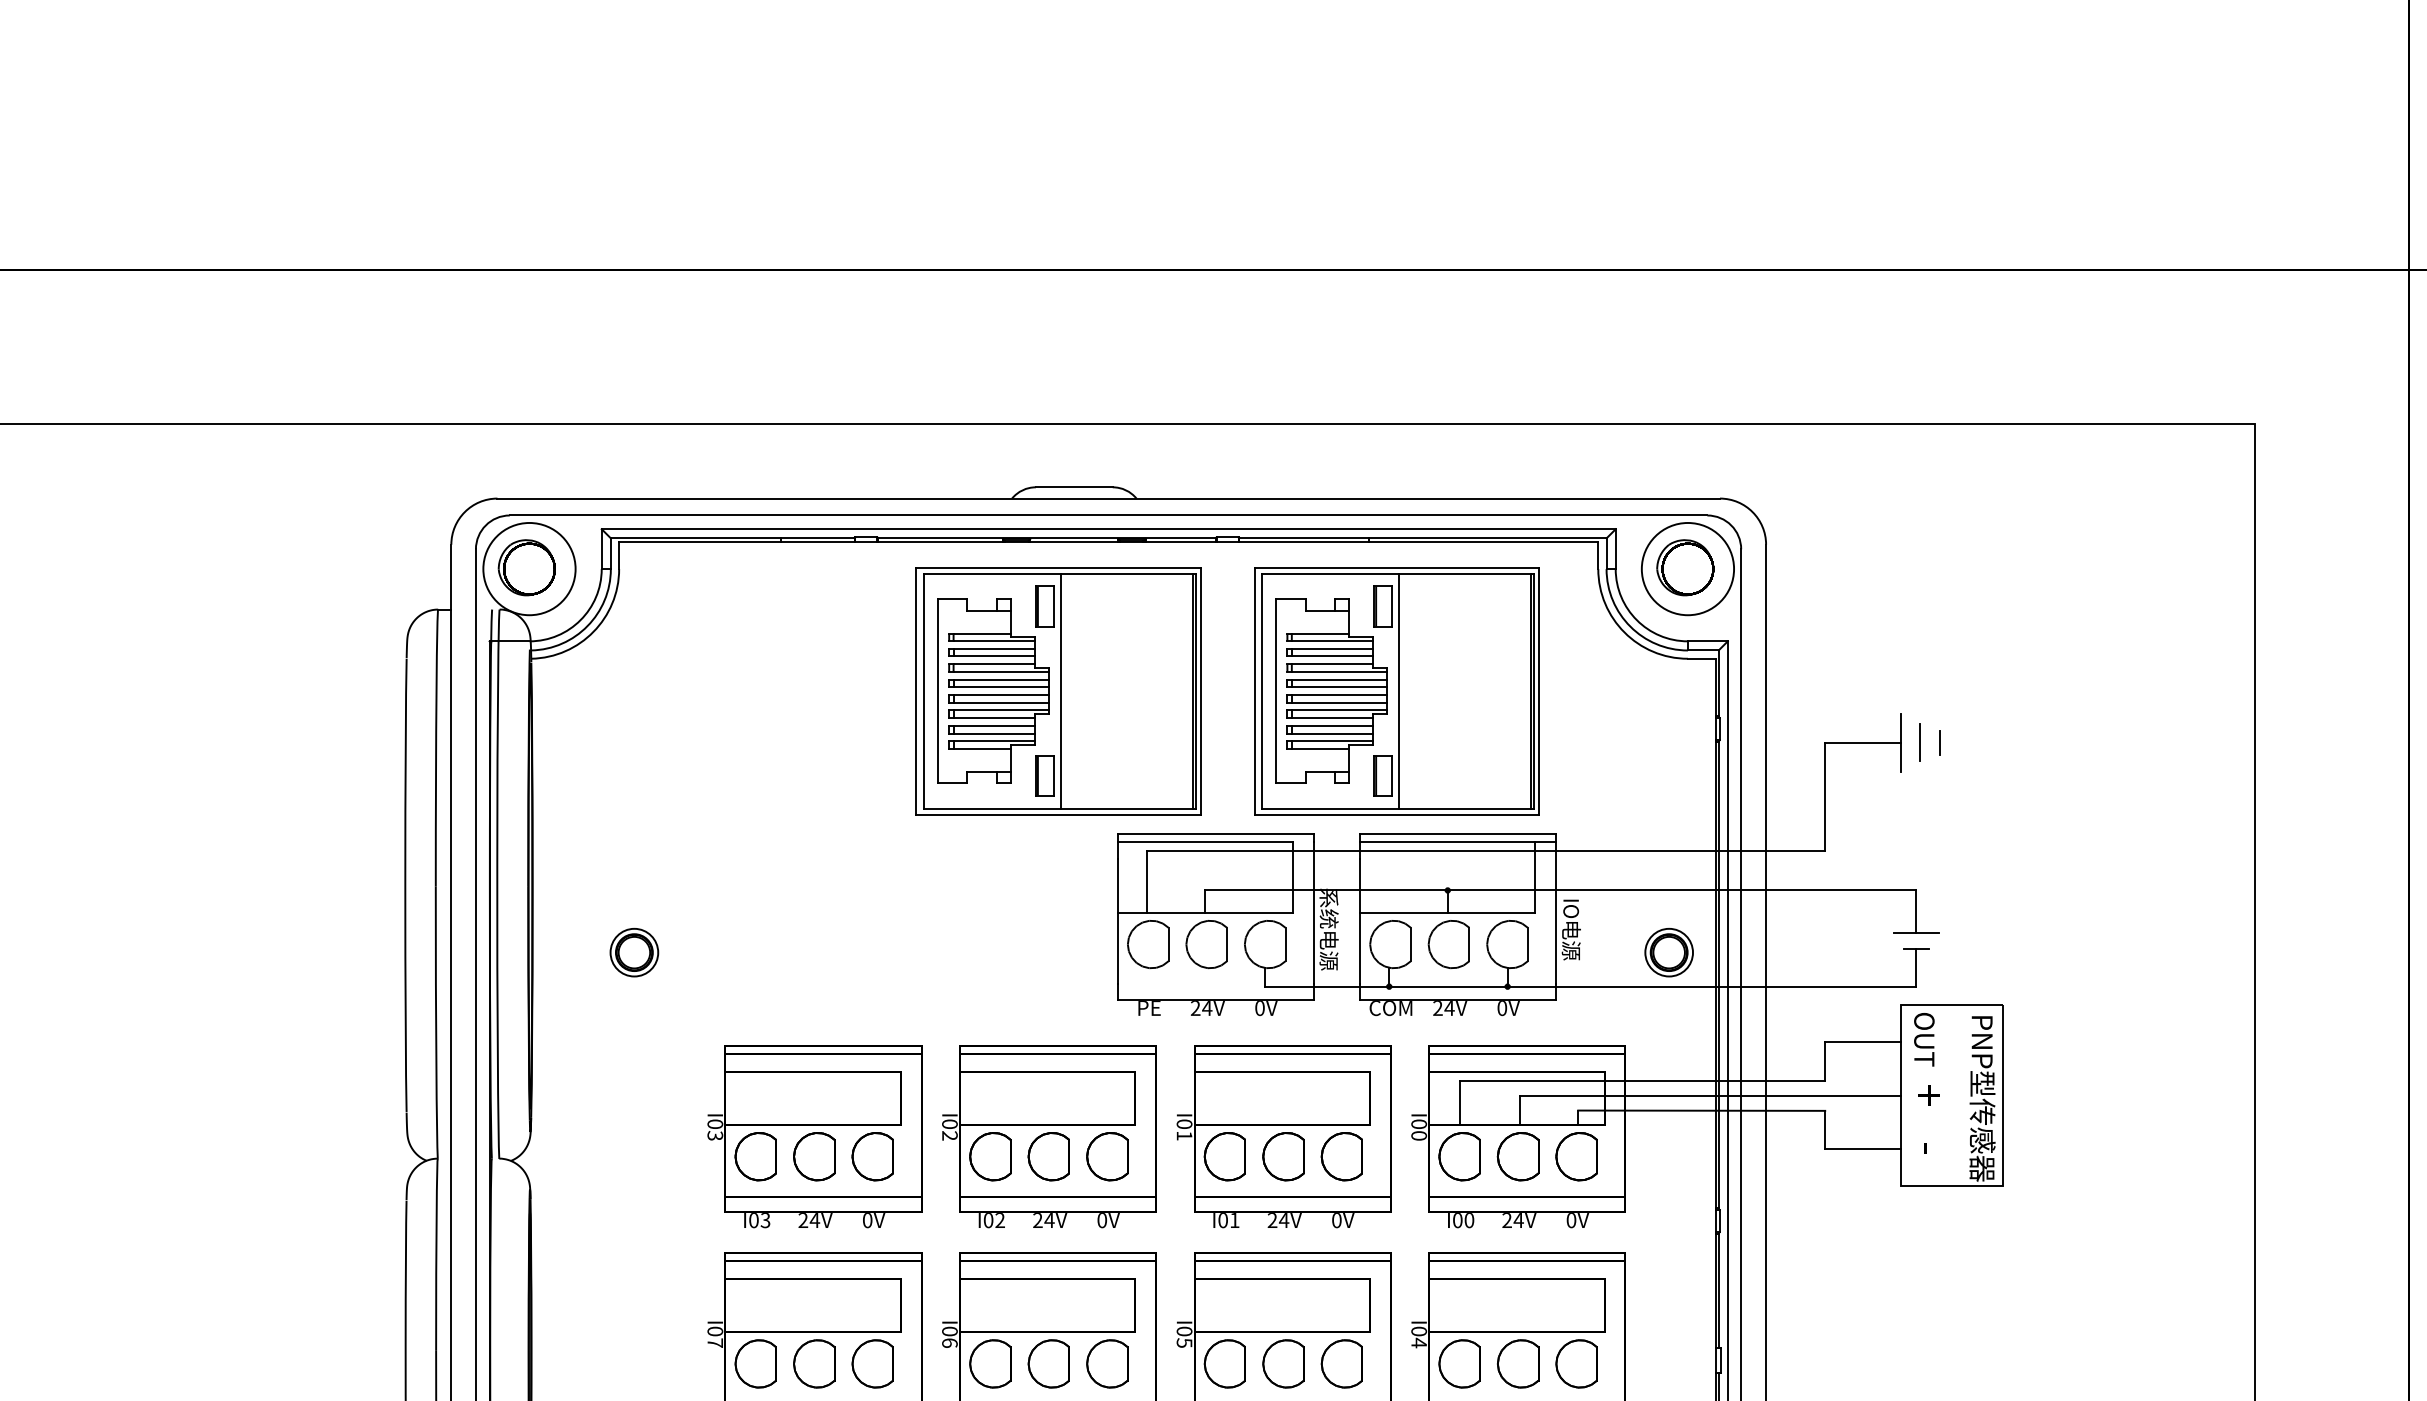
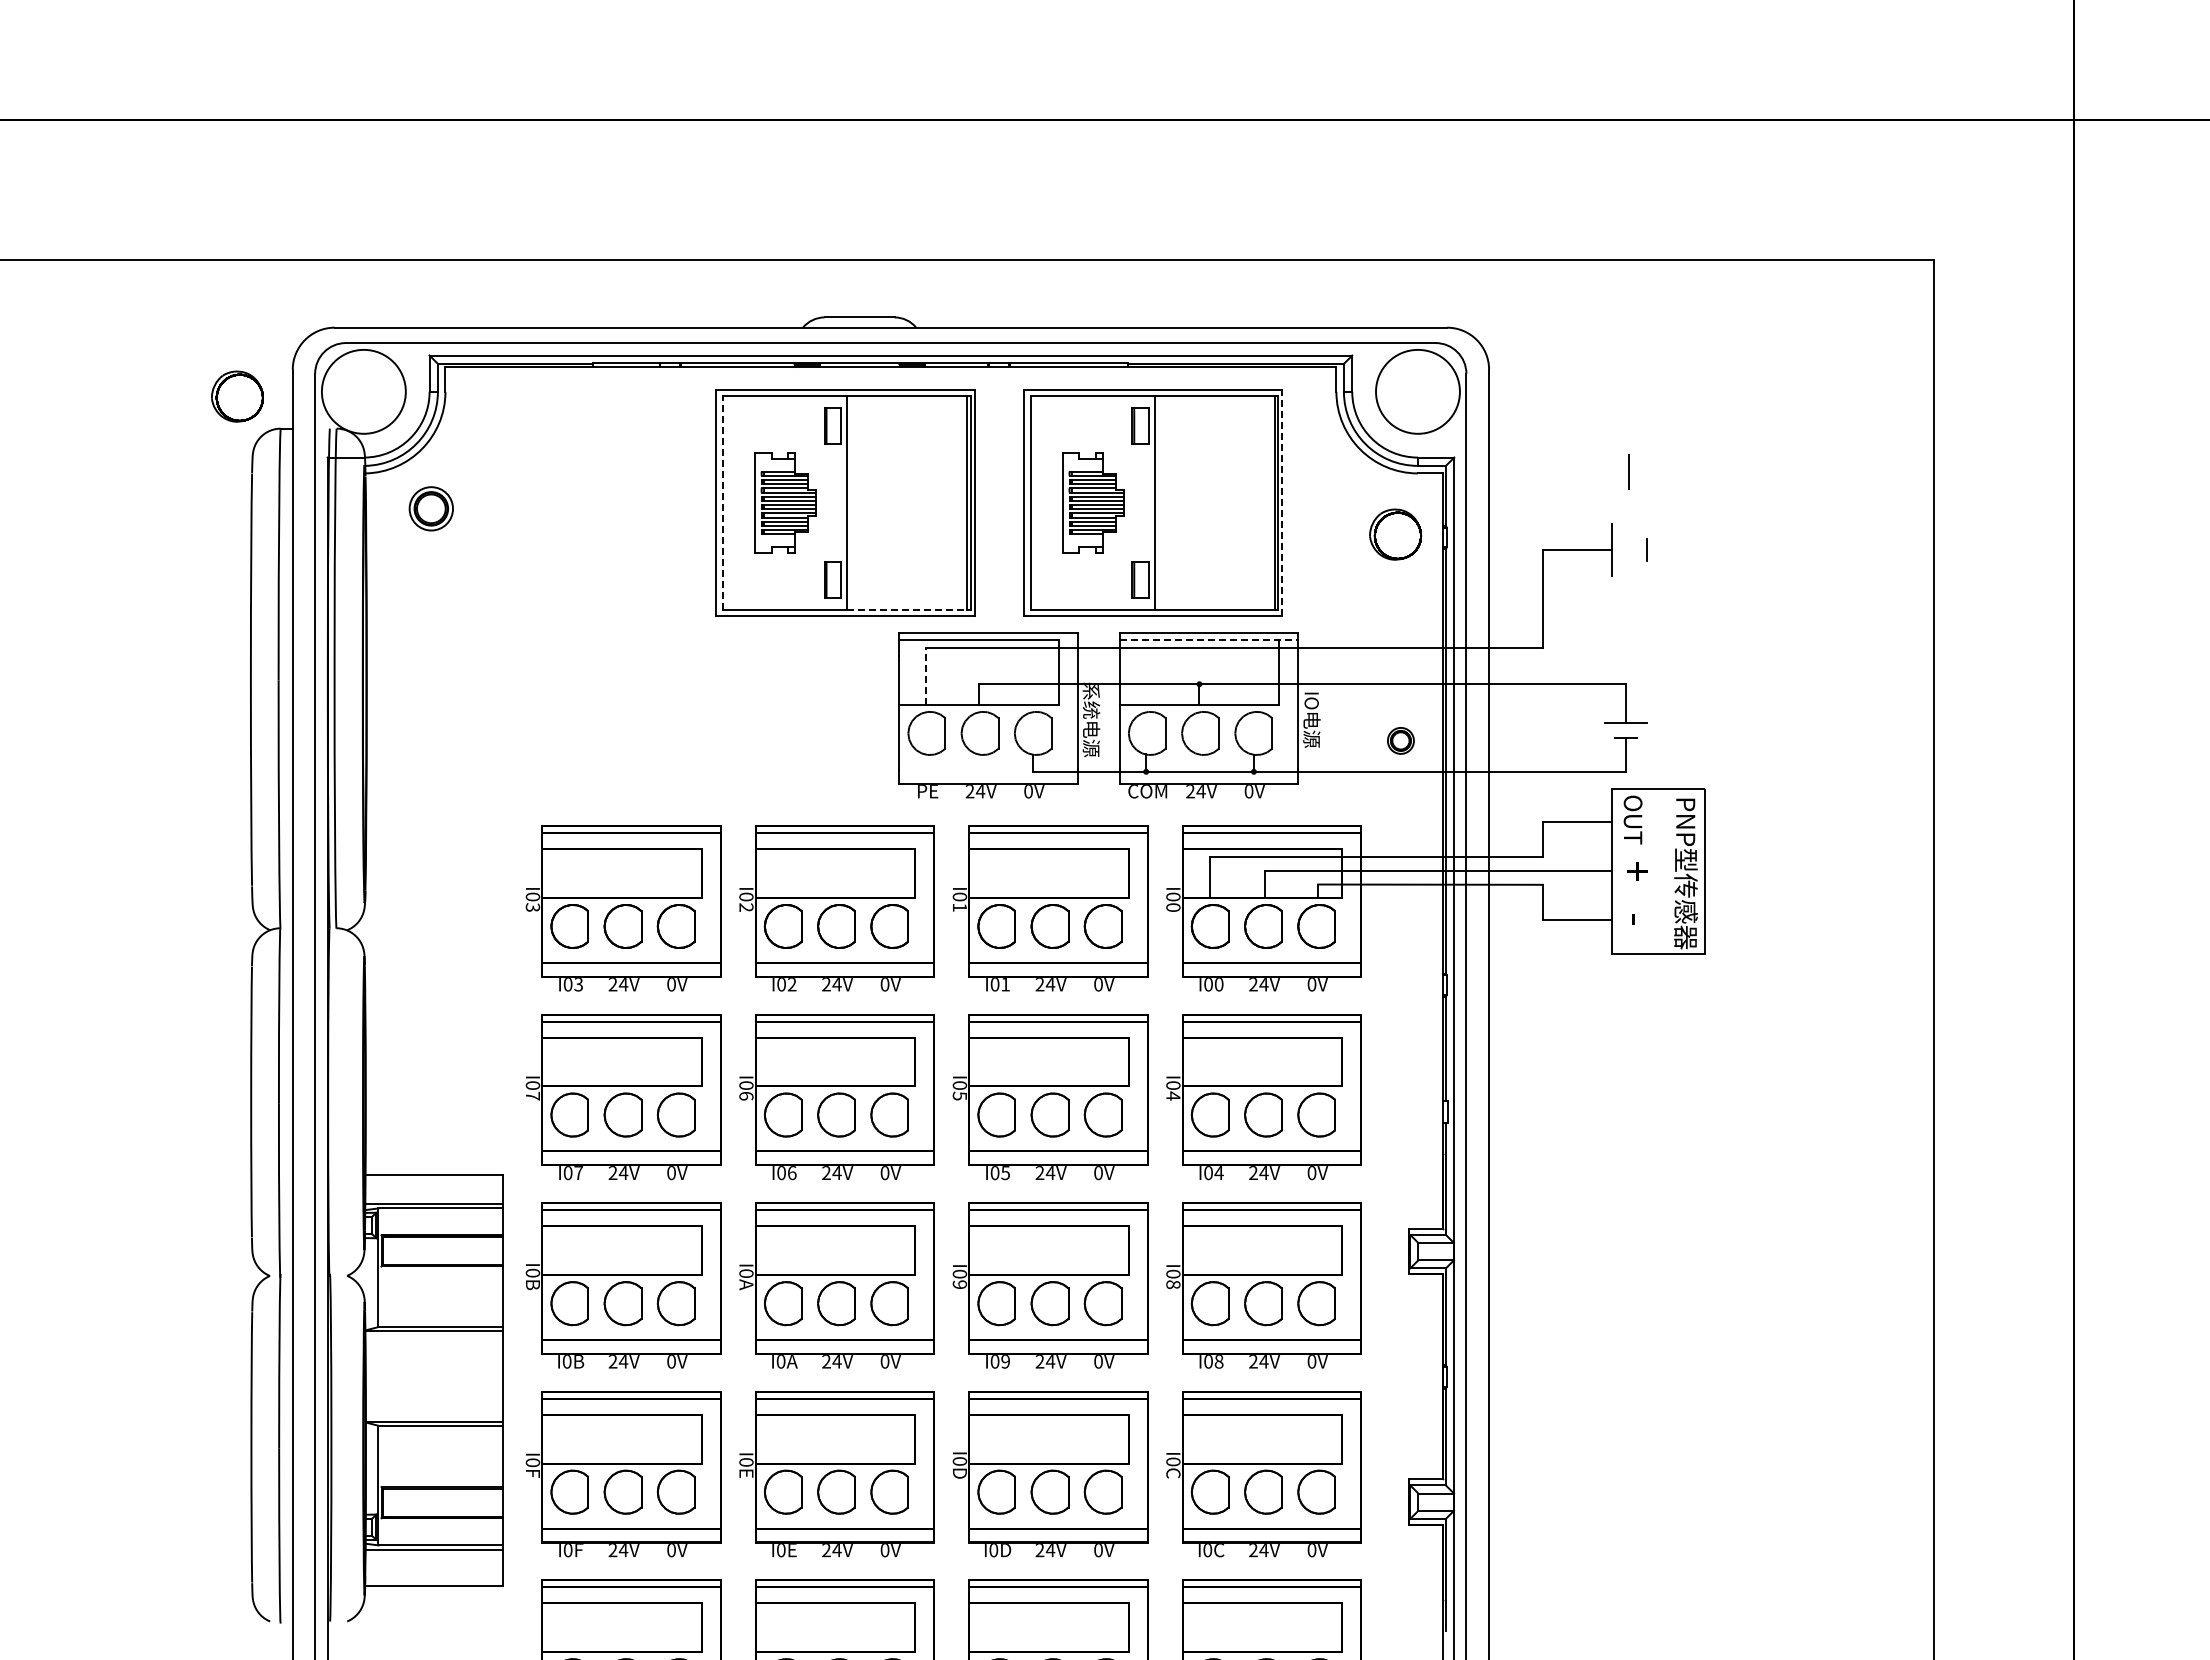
part: (526, 567) -> (237, 396), moved
part: (1685, 567) -> (1395, 534), moved
line: (924, 690) -> (723, 502), solid -> dashed
part: (992, 690) -> (785, 502), size x0.6
part: (1331, 690) -> (1093, 502), size x0.6
line: (1539, 691) -> (1282, 503), solid -> dashed
line: (1919, 742) -> (1628, 471), moved
line: (1126, 809) -> (907, 610), solid -> dashed
line: (1458, 841) -> (1209, 639), solid -> dashed
line: (1146, 881) -> (925, 676), solid -> dashed
part: (633, 952) -> (430, 508), moved
part: (1668, 952) -> (1400, 740), size x0.6

